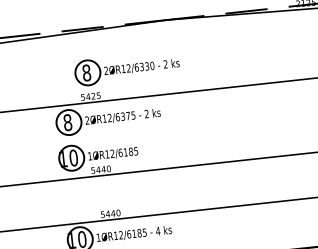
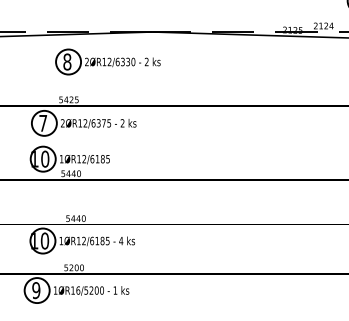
part: (126, 68) -> (107, 61), moved
text: (68, 121) -> (43, 122), 8 -> 7

